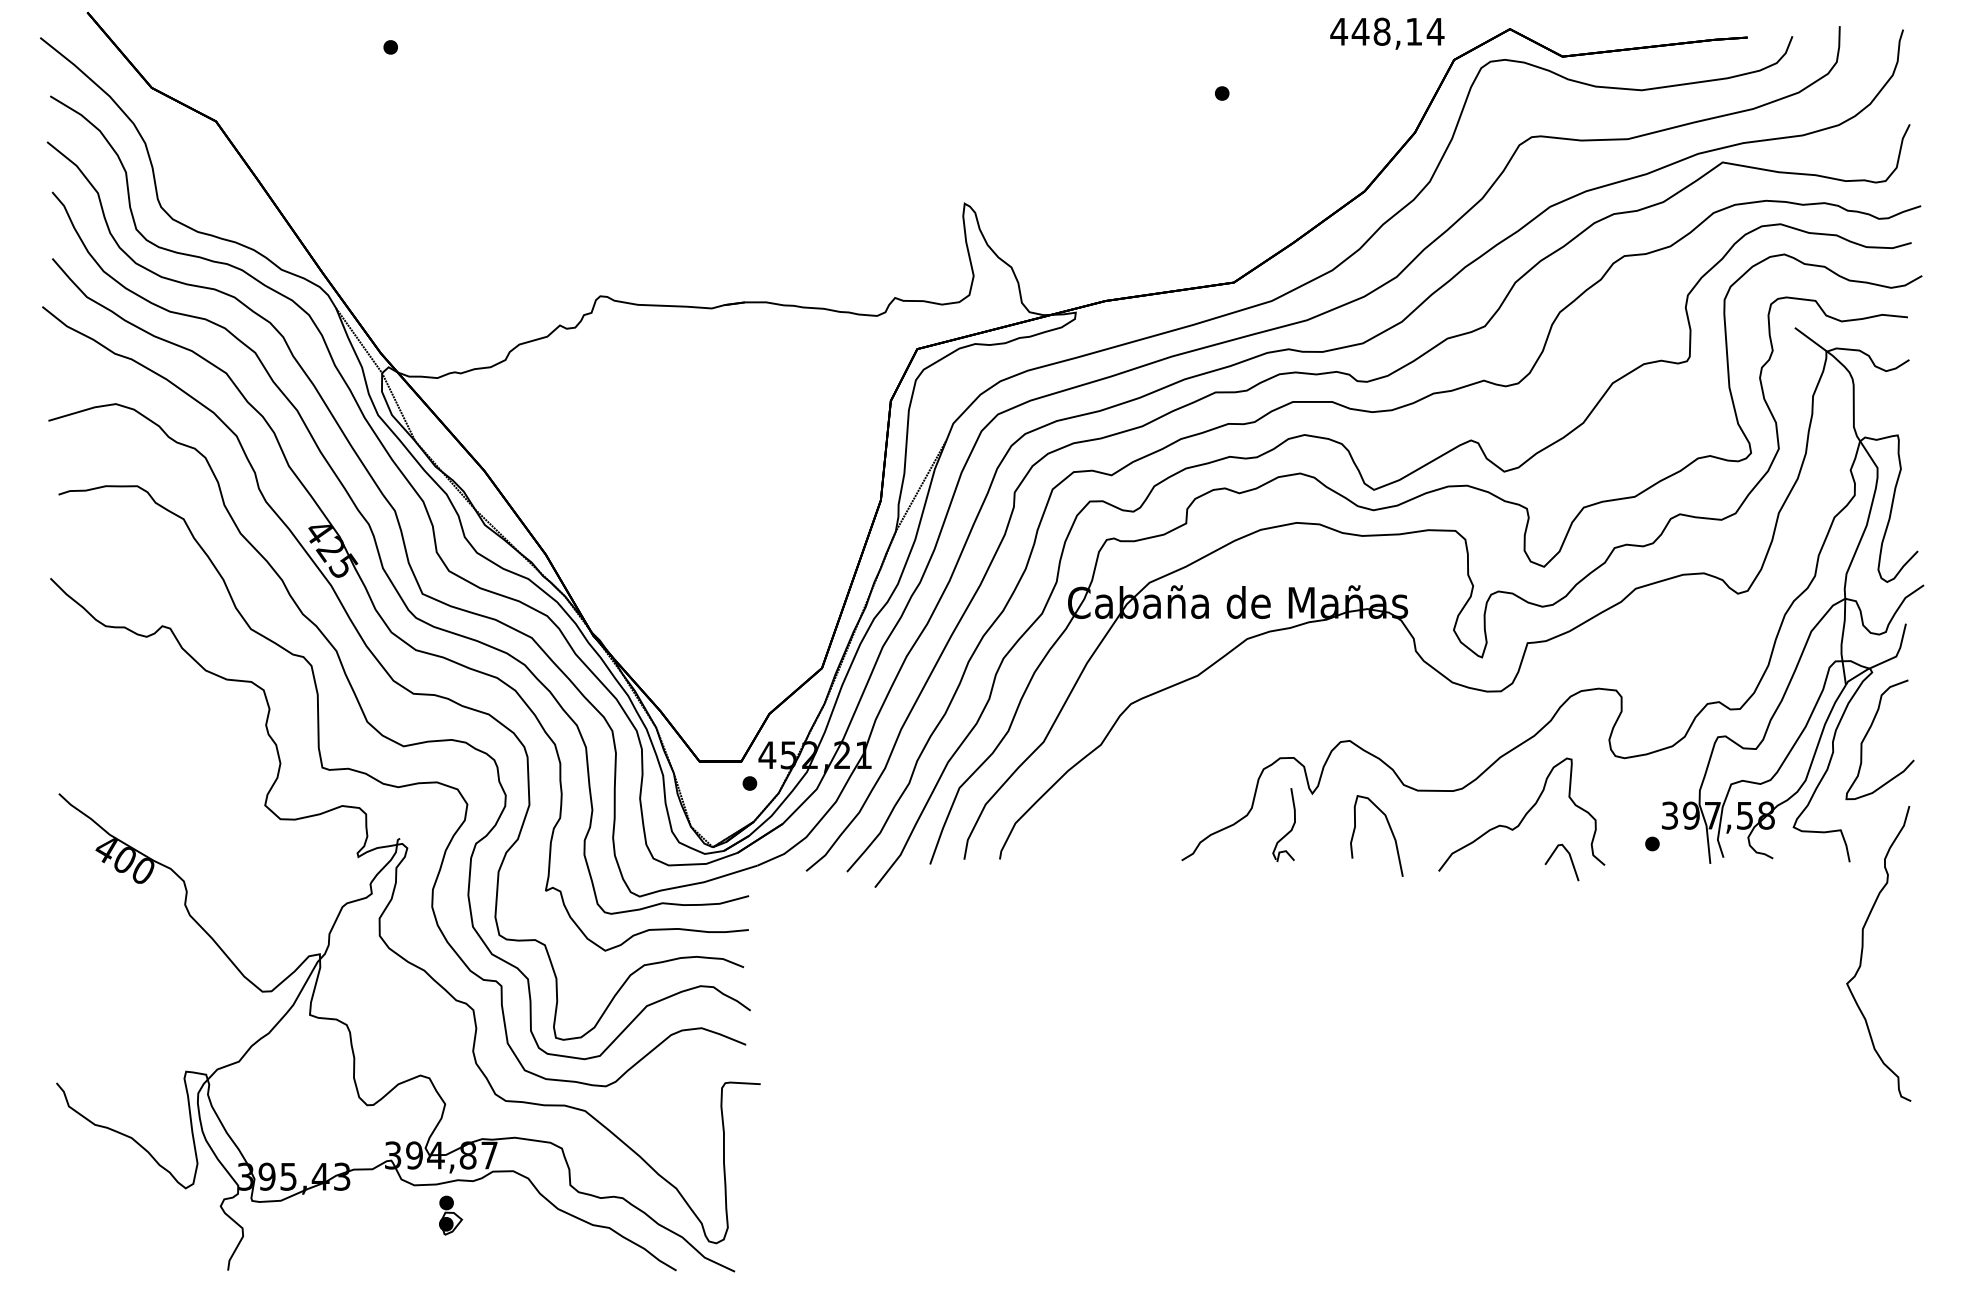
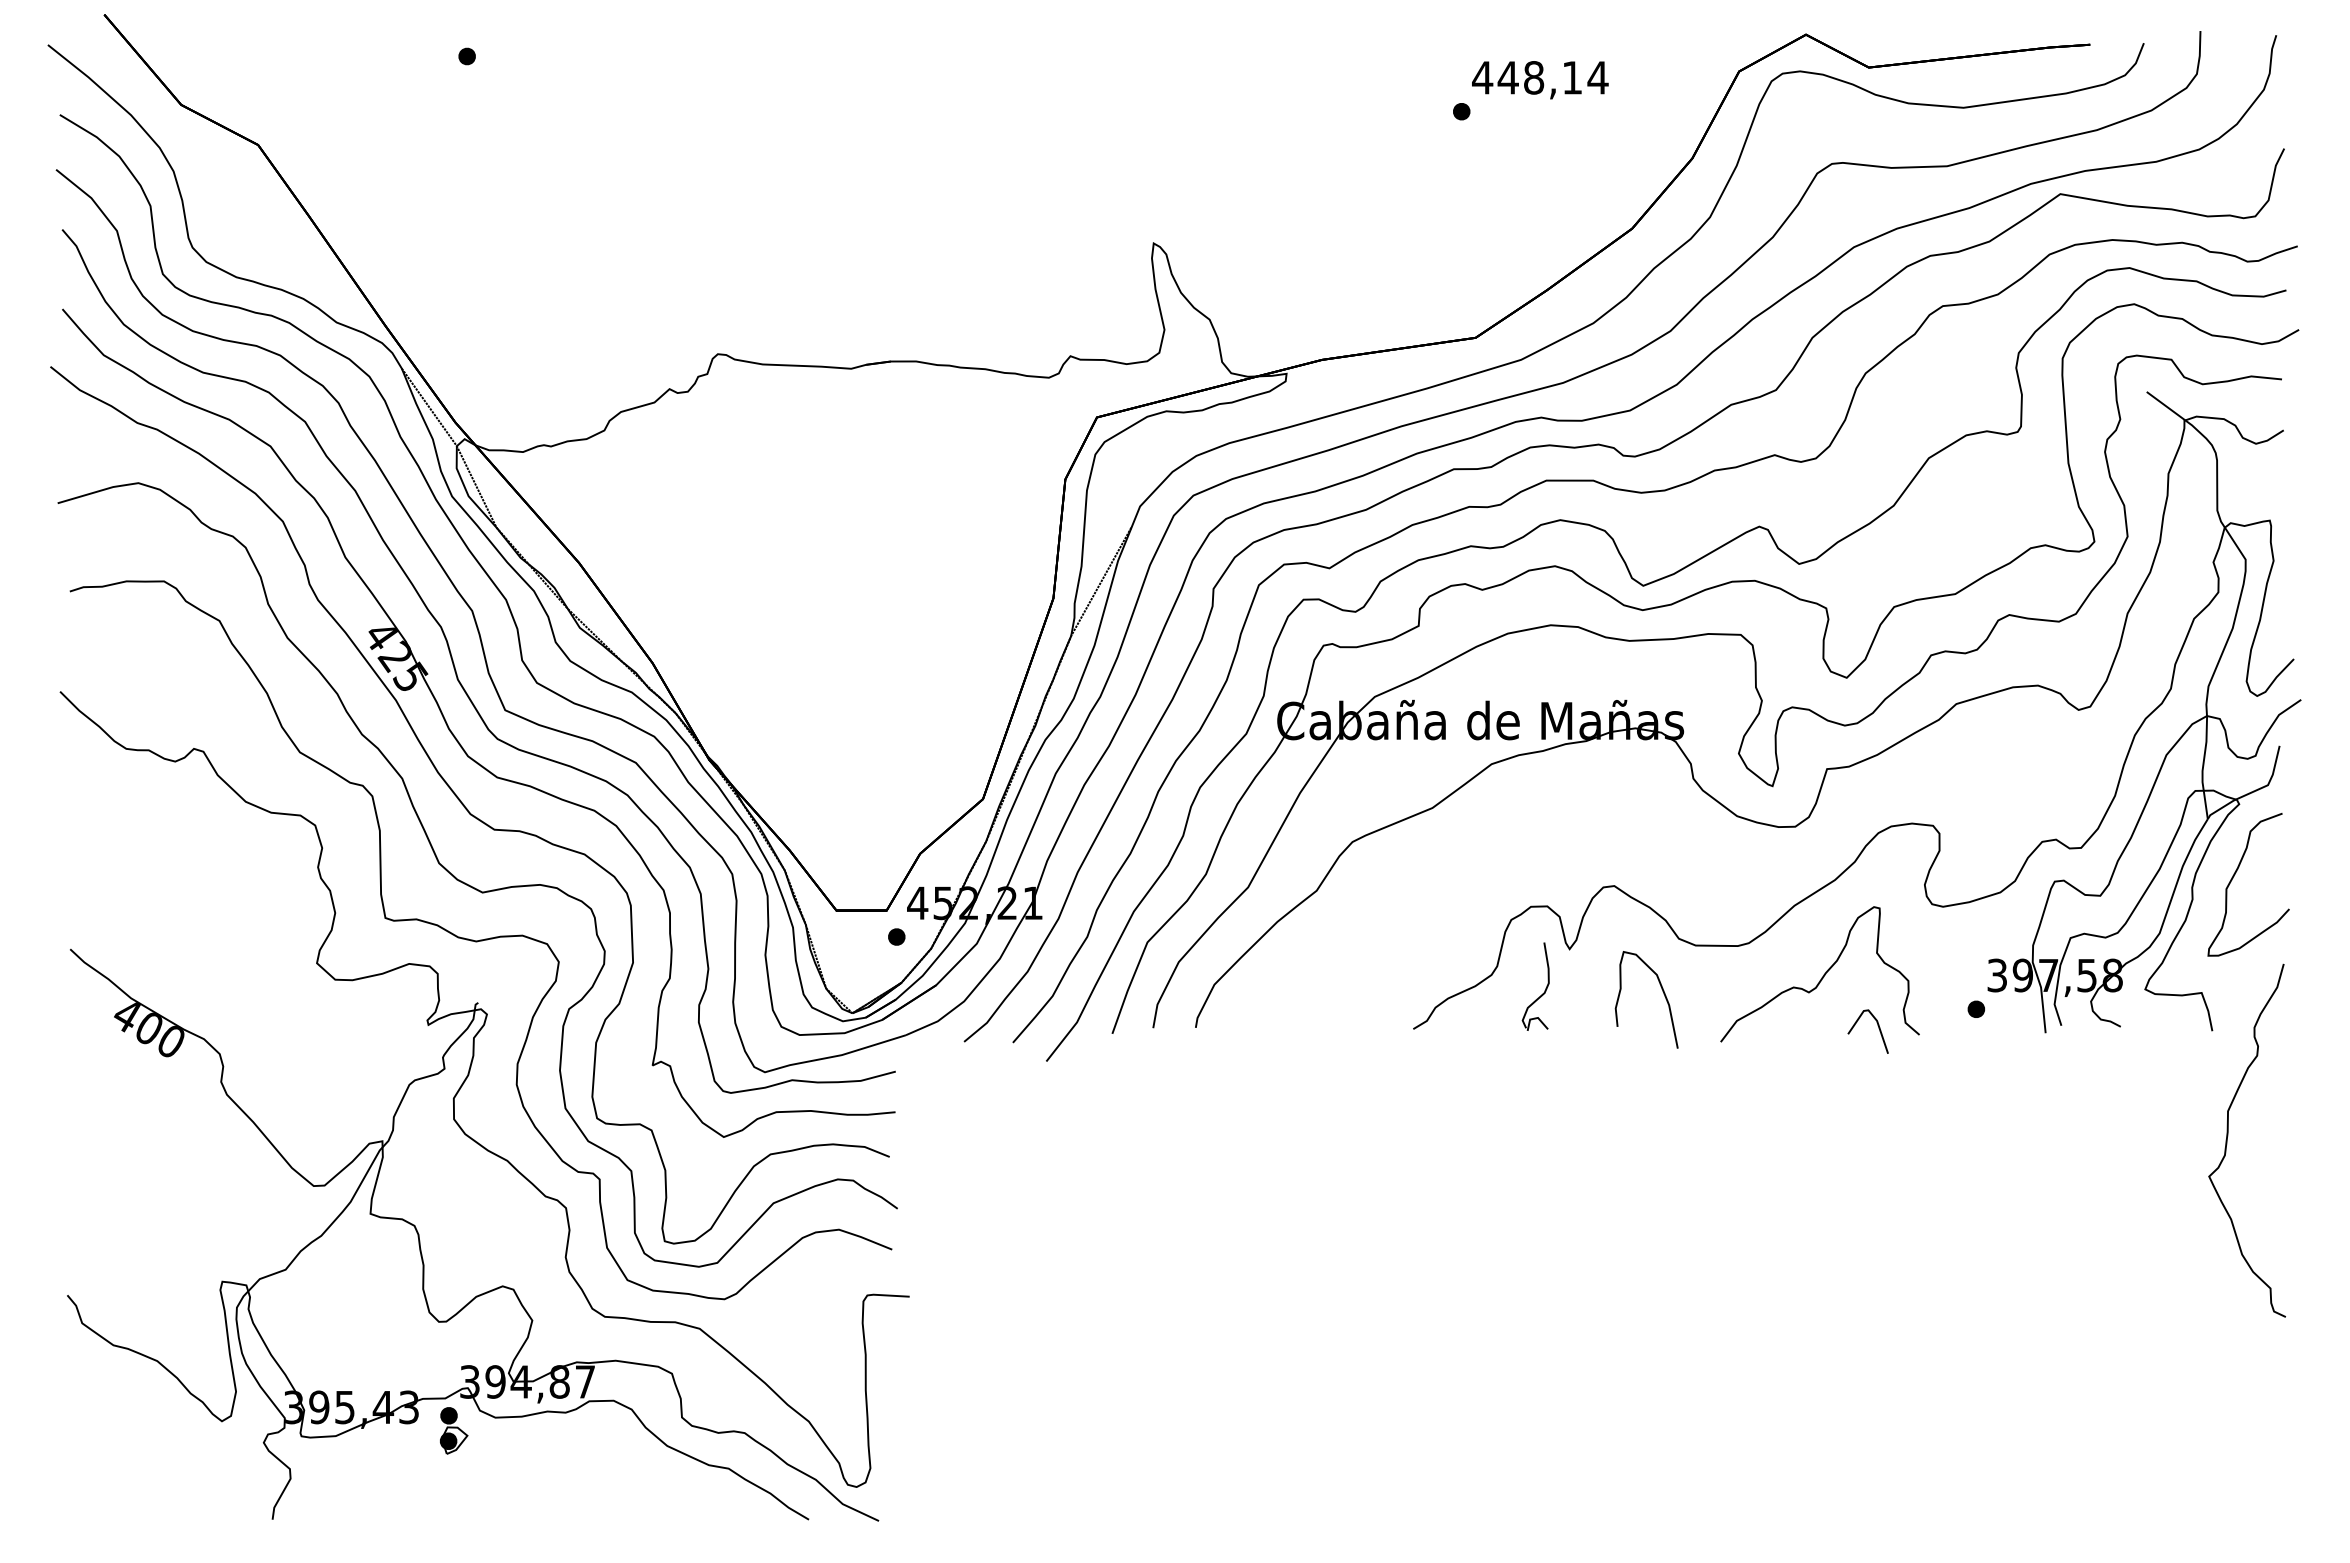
text: (1387, 34) -> (1540, 80), moved
part: (451, 1215) -> (454, 1430), moved

